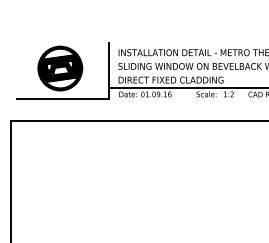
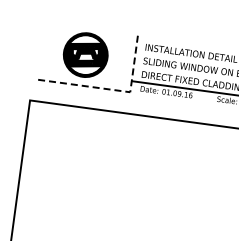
line: (91, 99) -> (112, 89), solid -> dashed

